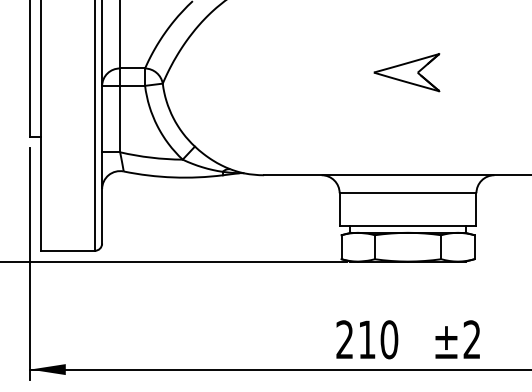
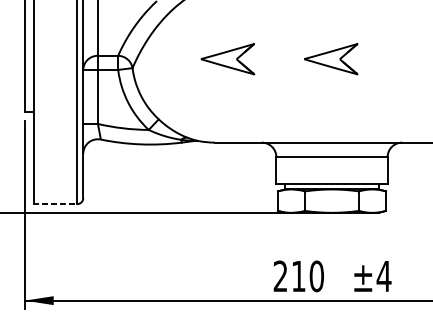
part: (279, 72) -> (227, 59), added
line: (67, 250) -> (55, 203), solid -> dashed
text: (471, 339) -> (383, 276), ±2 -> ±4

